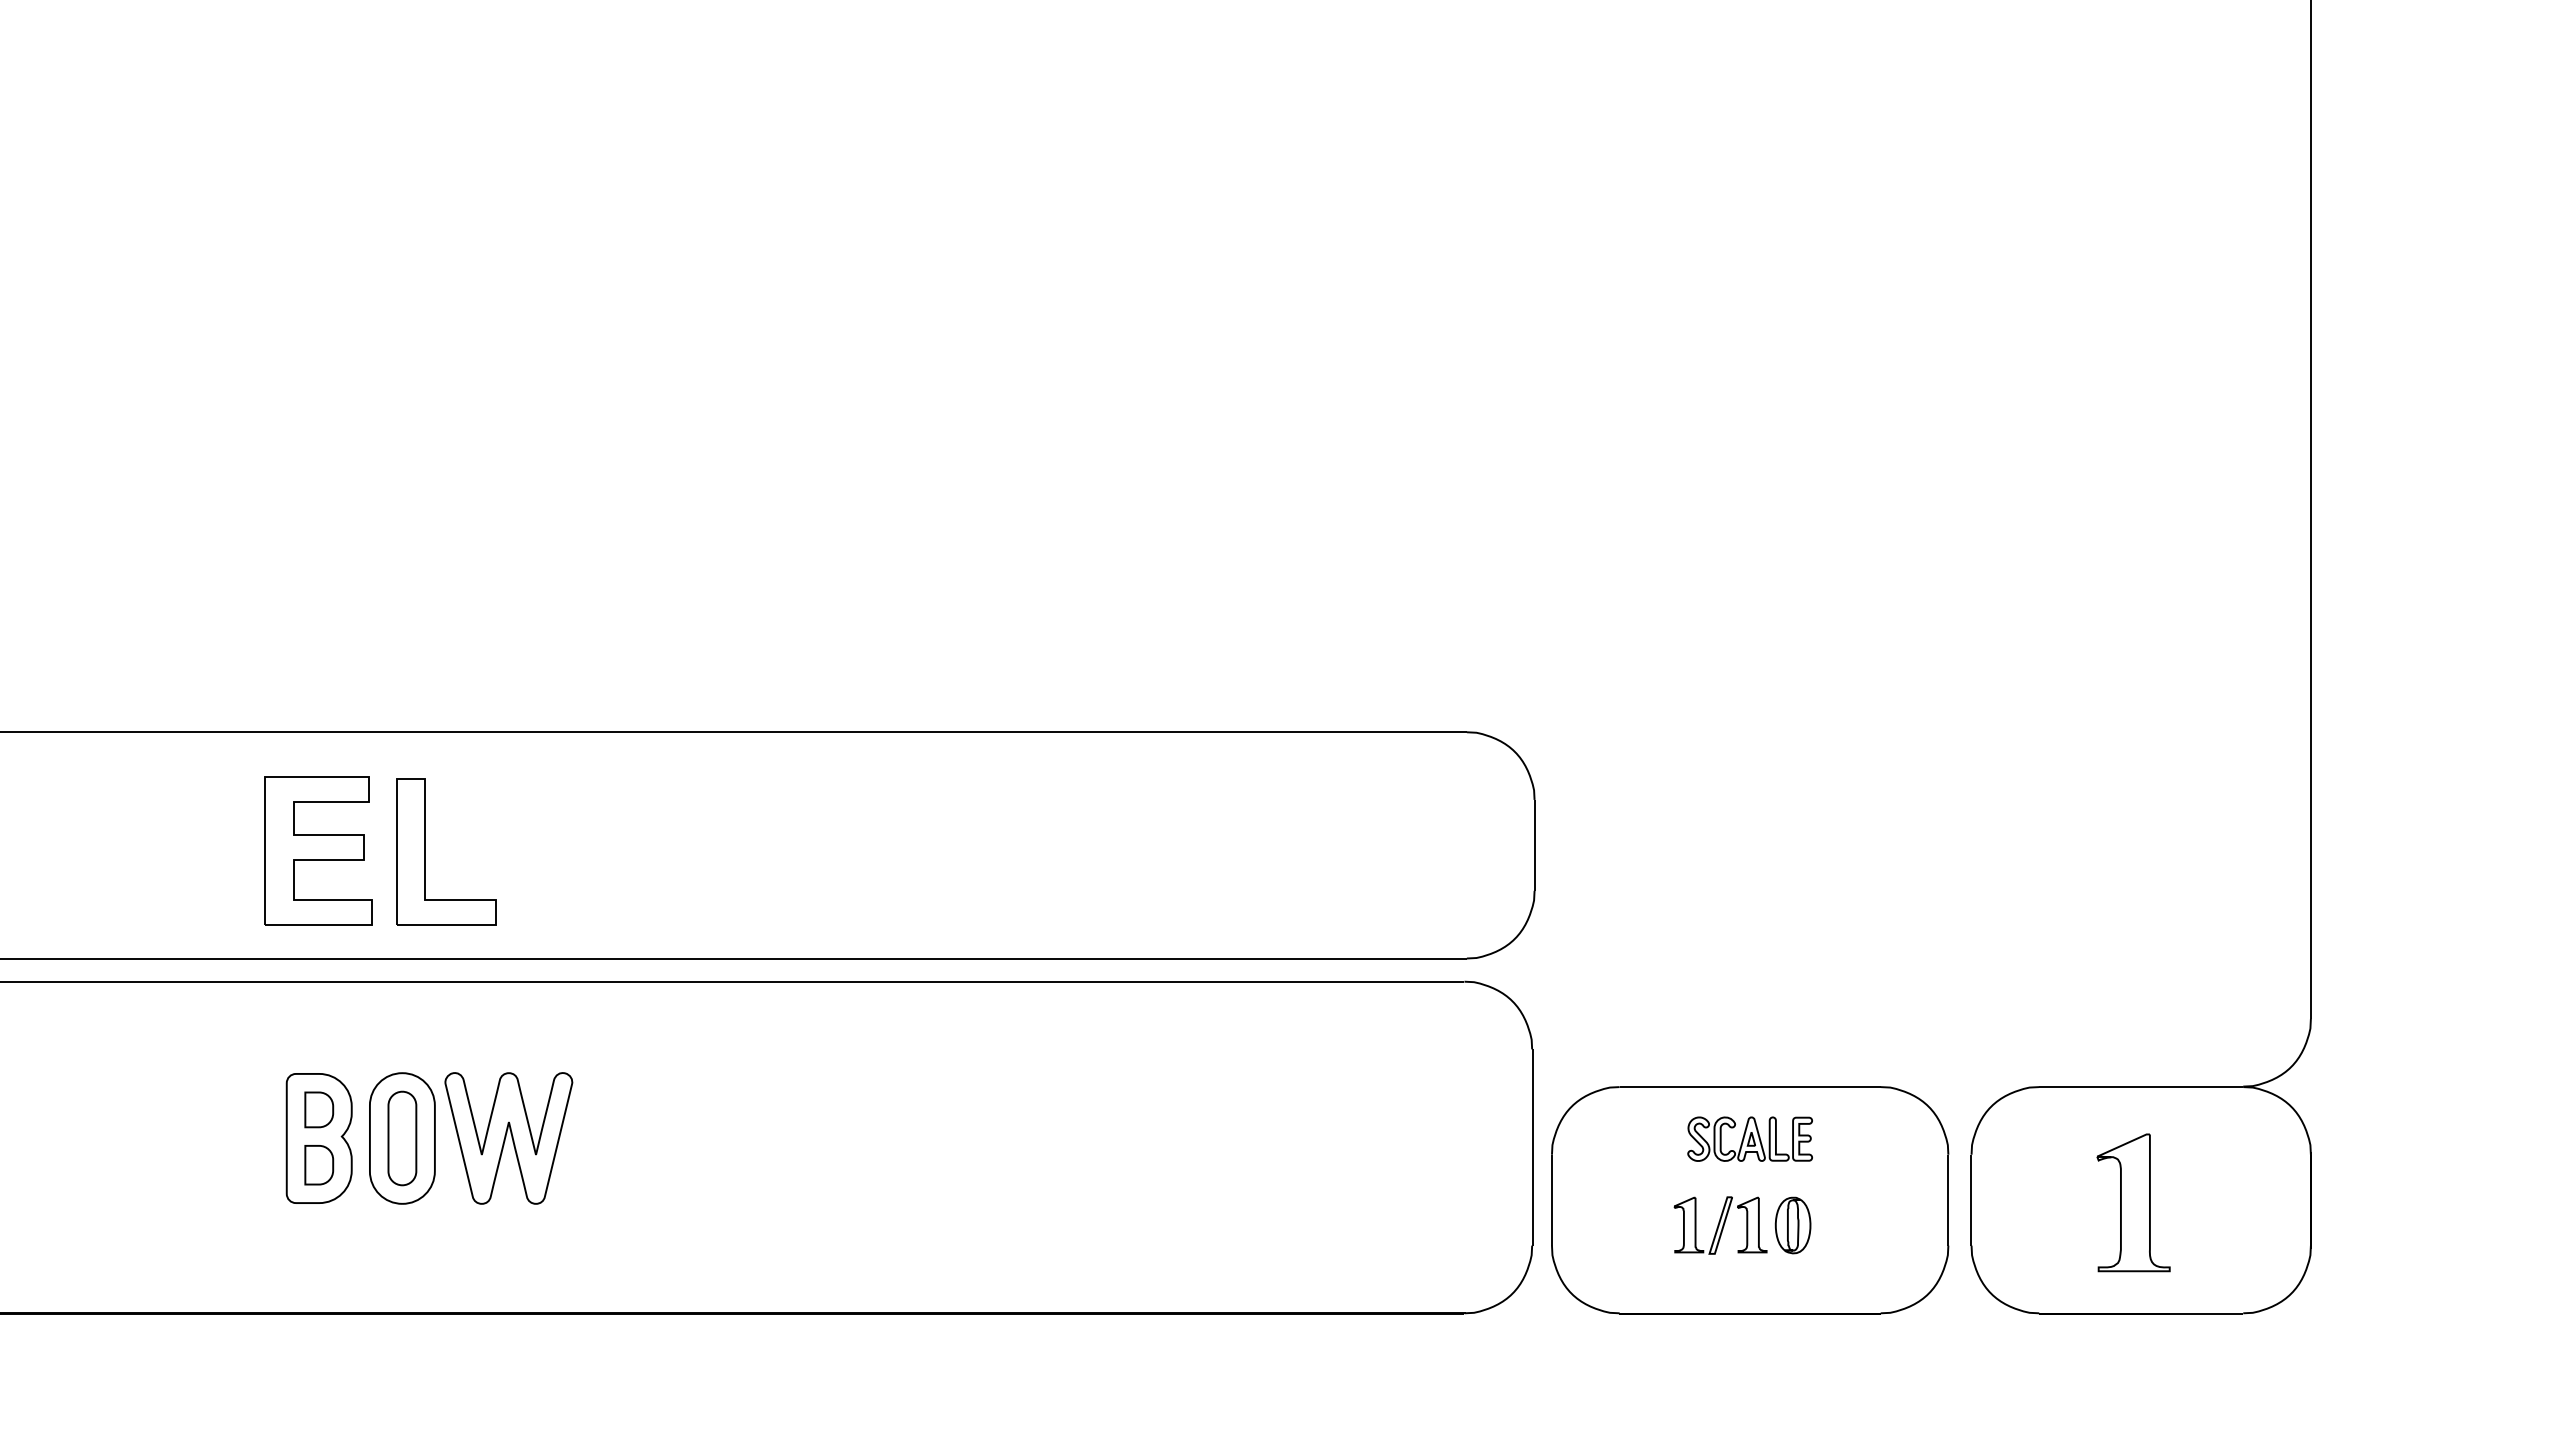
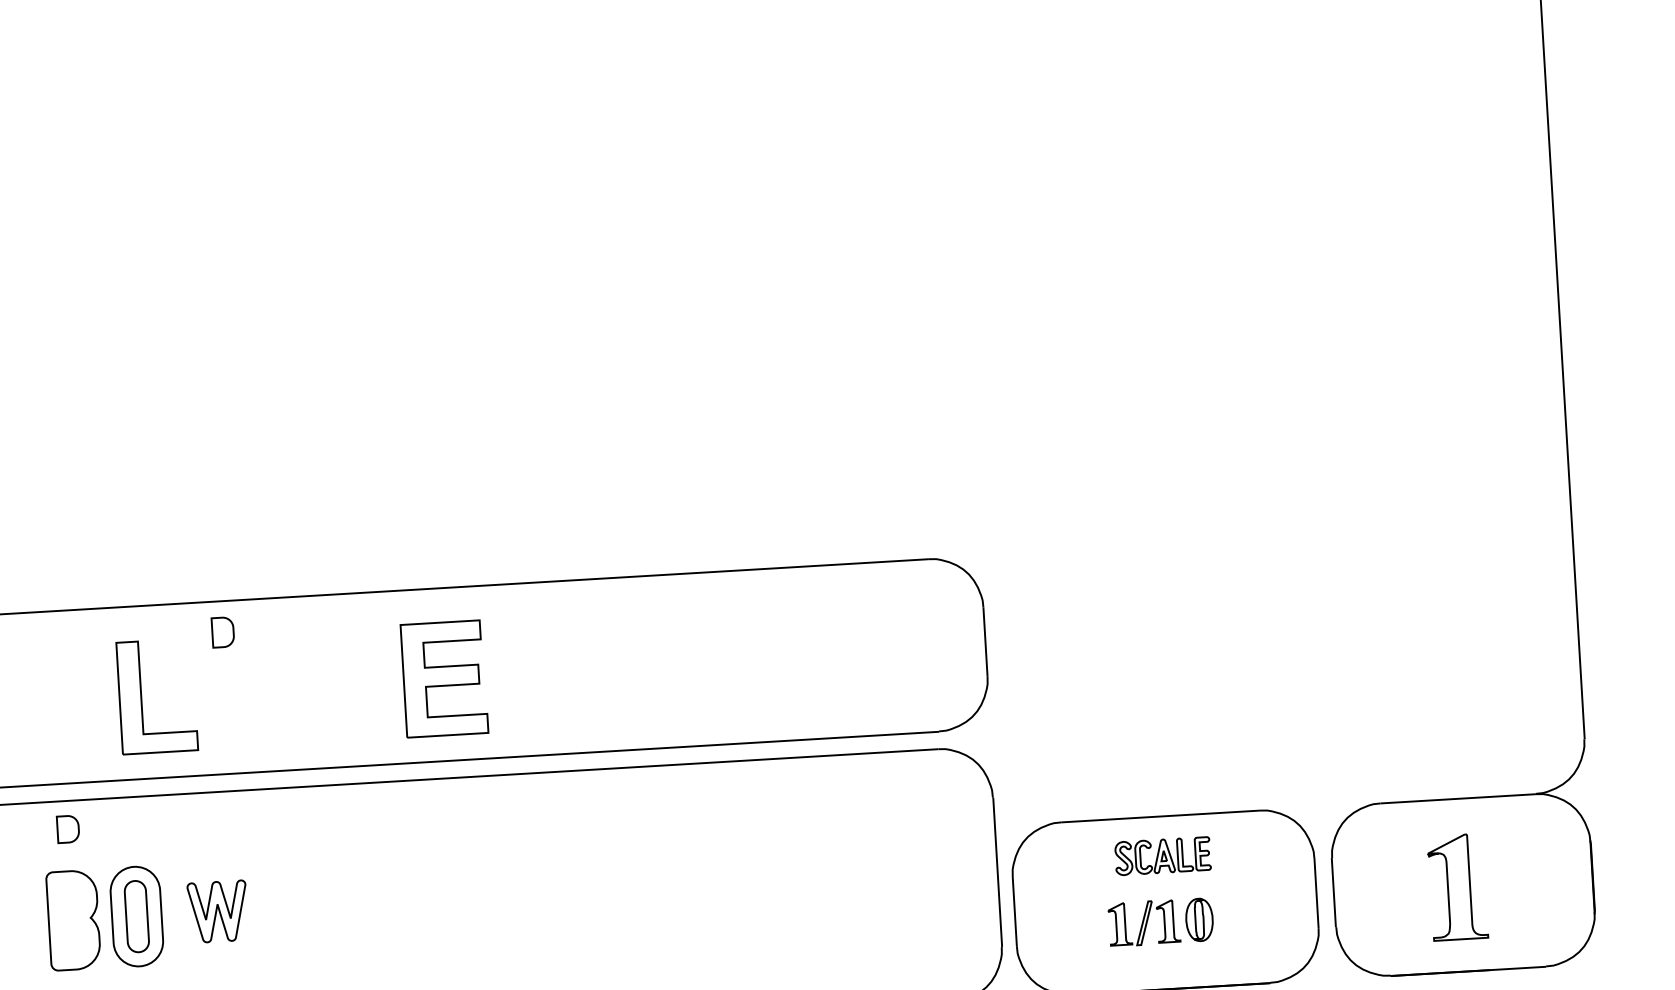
part: (318, 850) -> (444, 678), moved
part: (319, 1109) -> (68, 829), moved
part: (508, 1138) -> (217, 911), size x0.6
part: (319, 1165) -> (223, 632), moved

